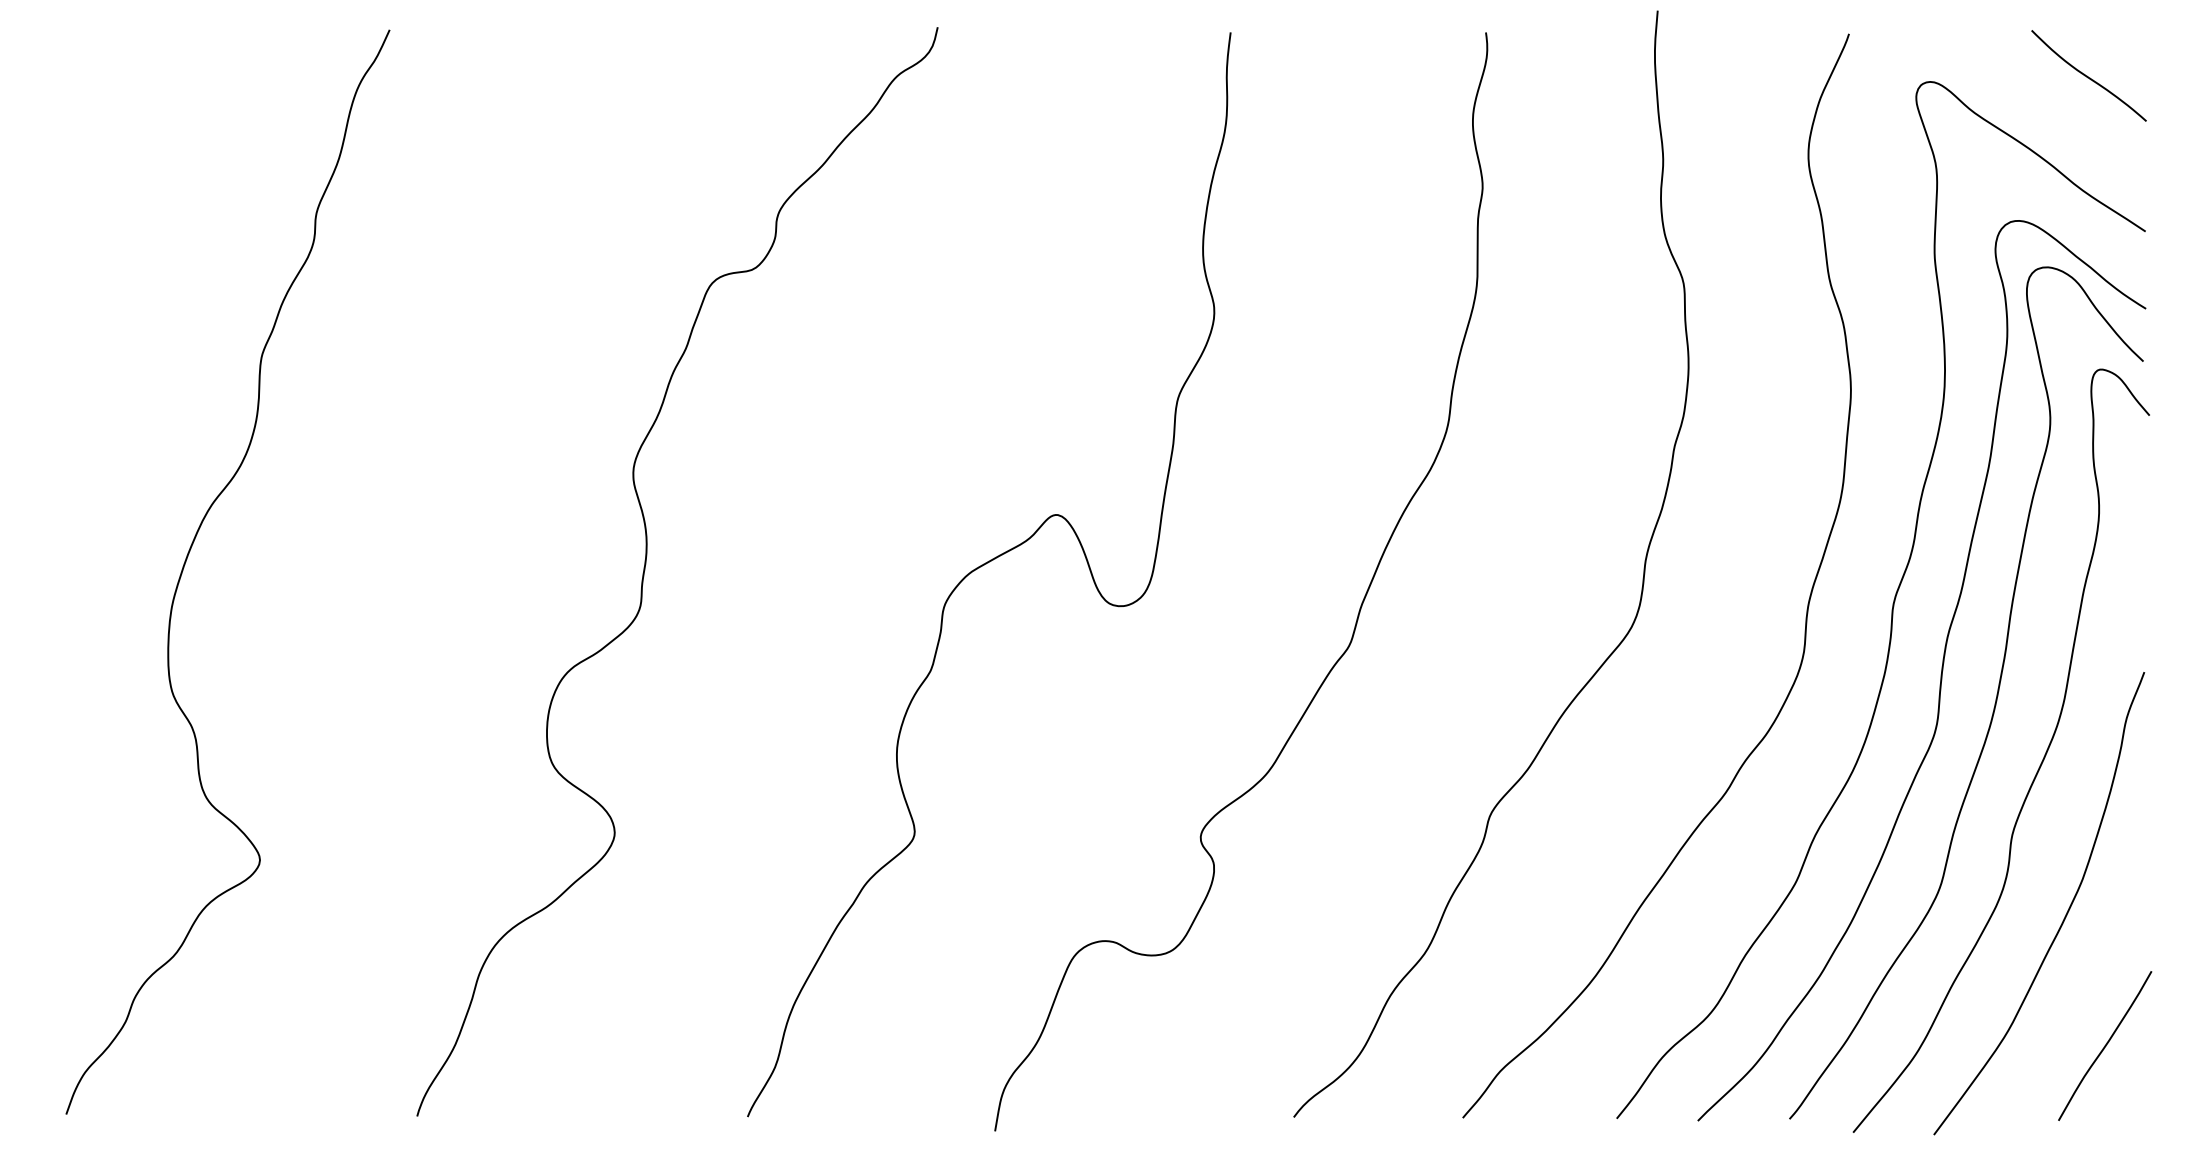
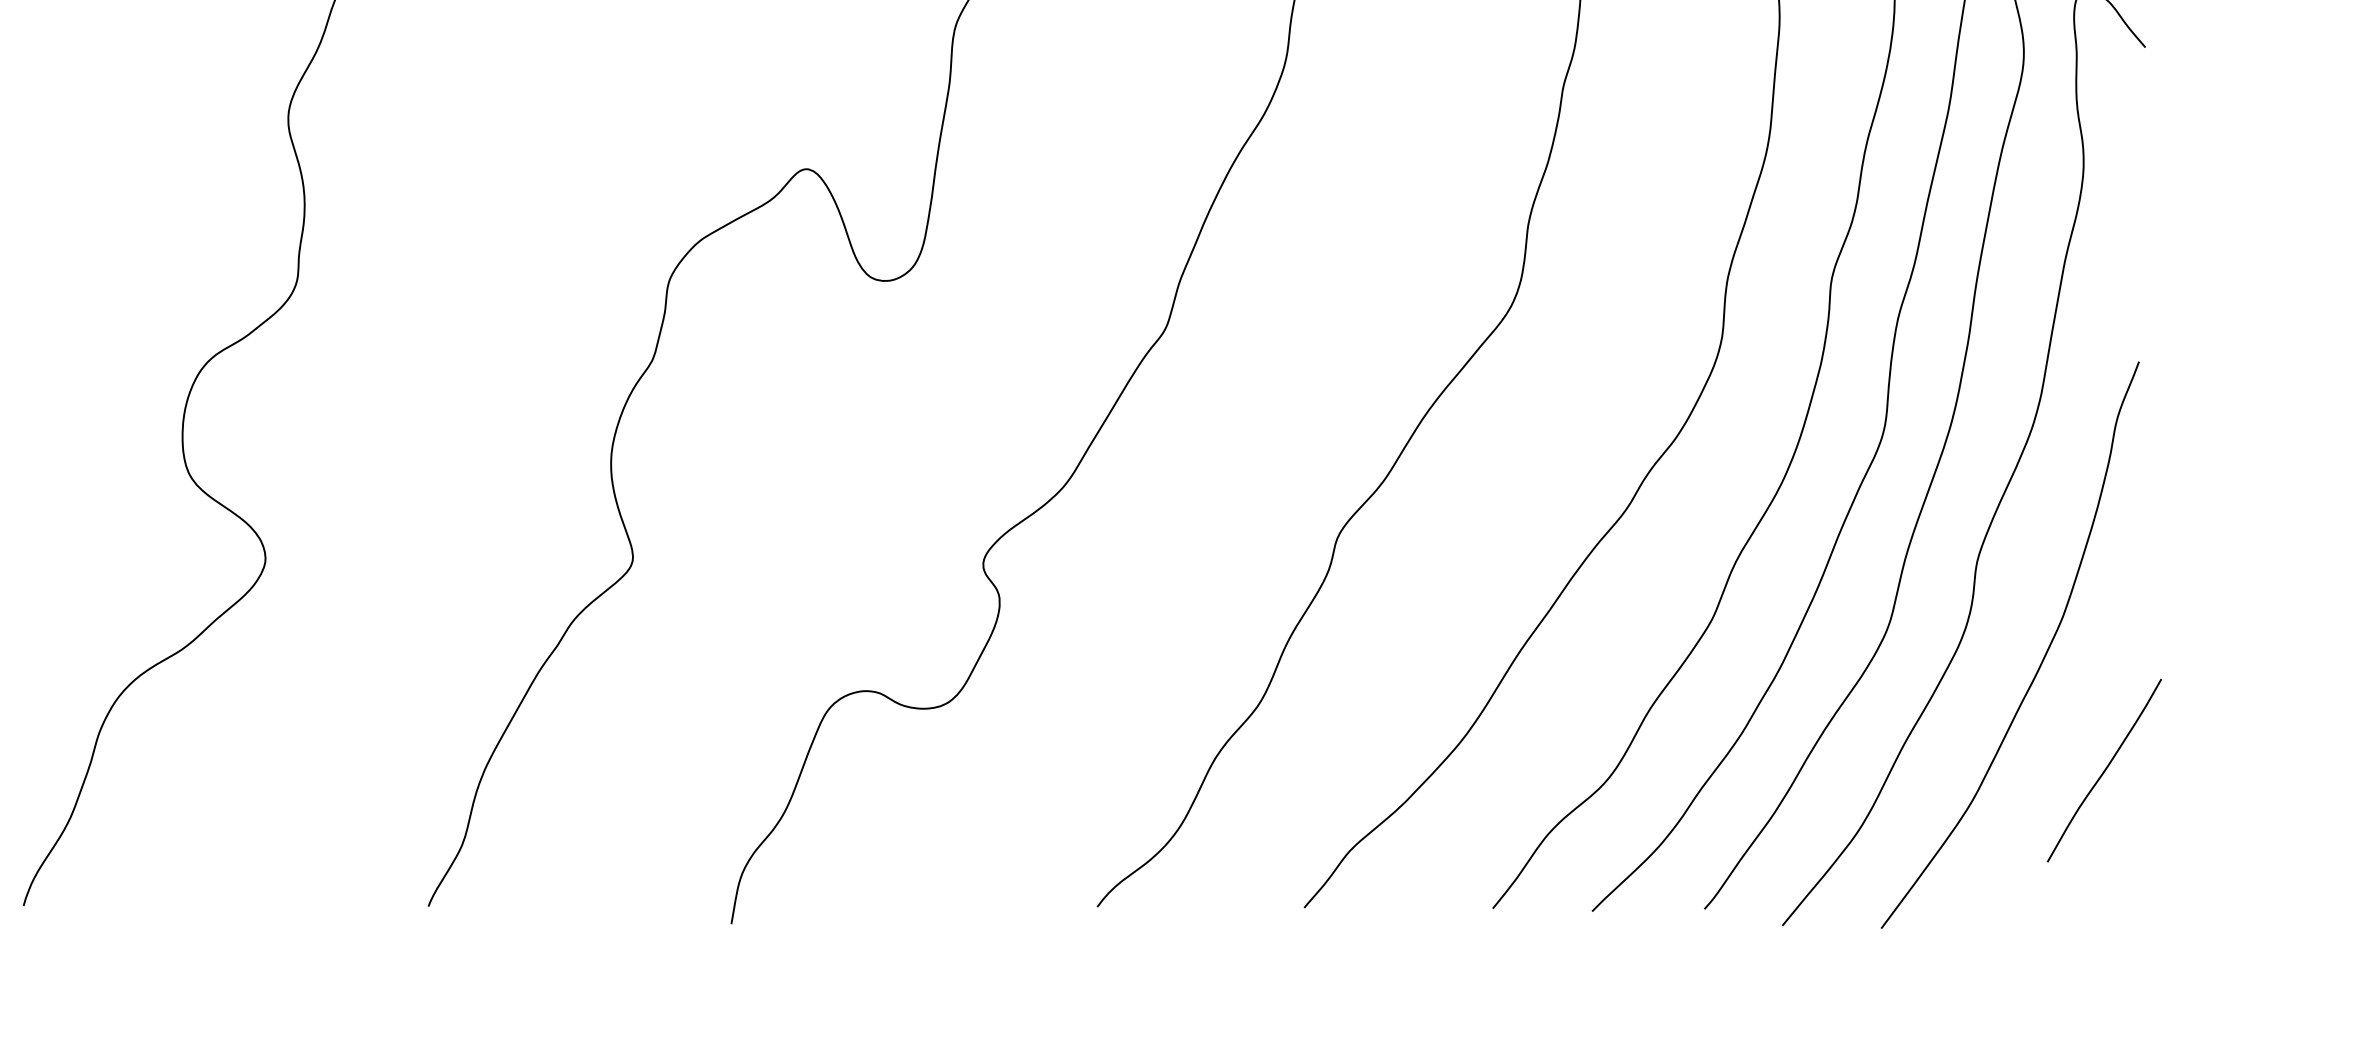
curve: (2105, 1045) -> (2104, 770), moved

